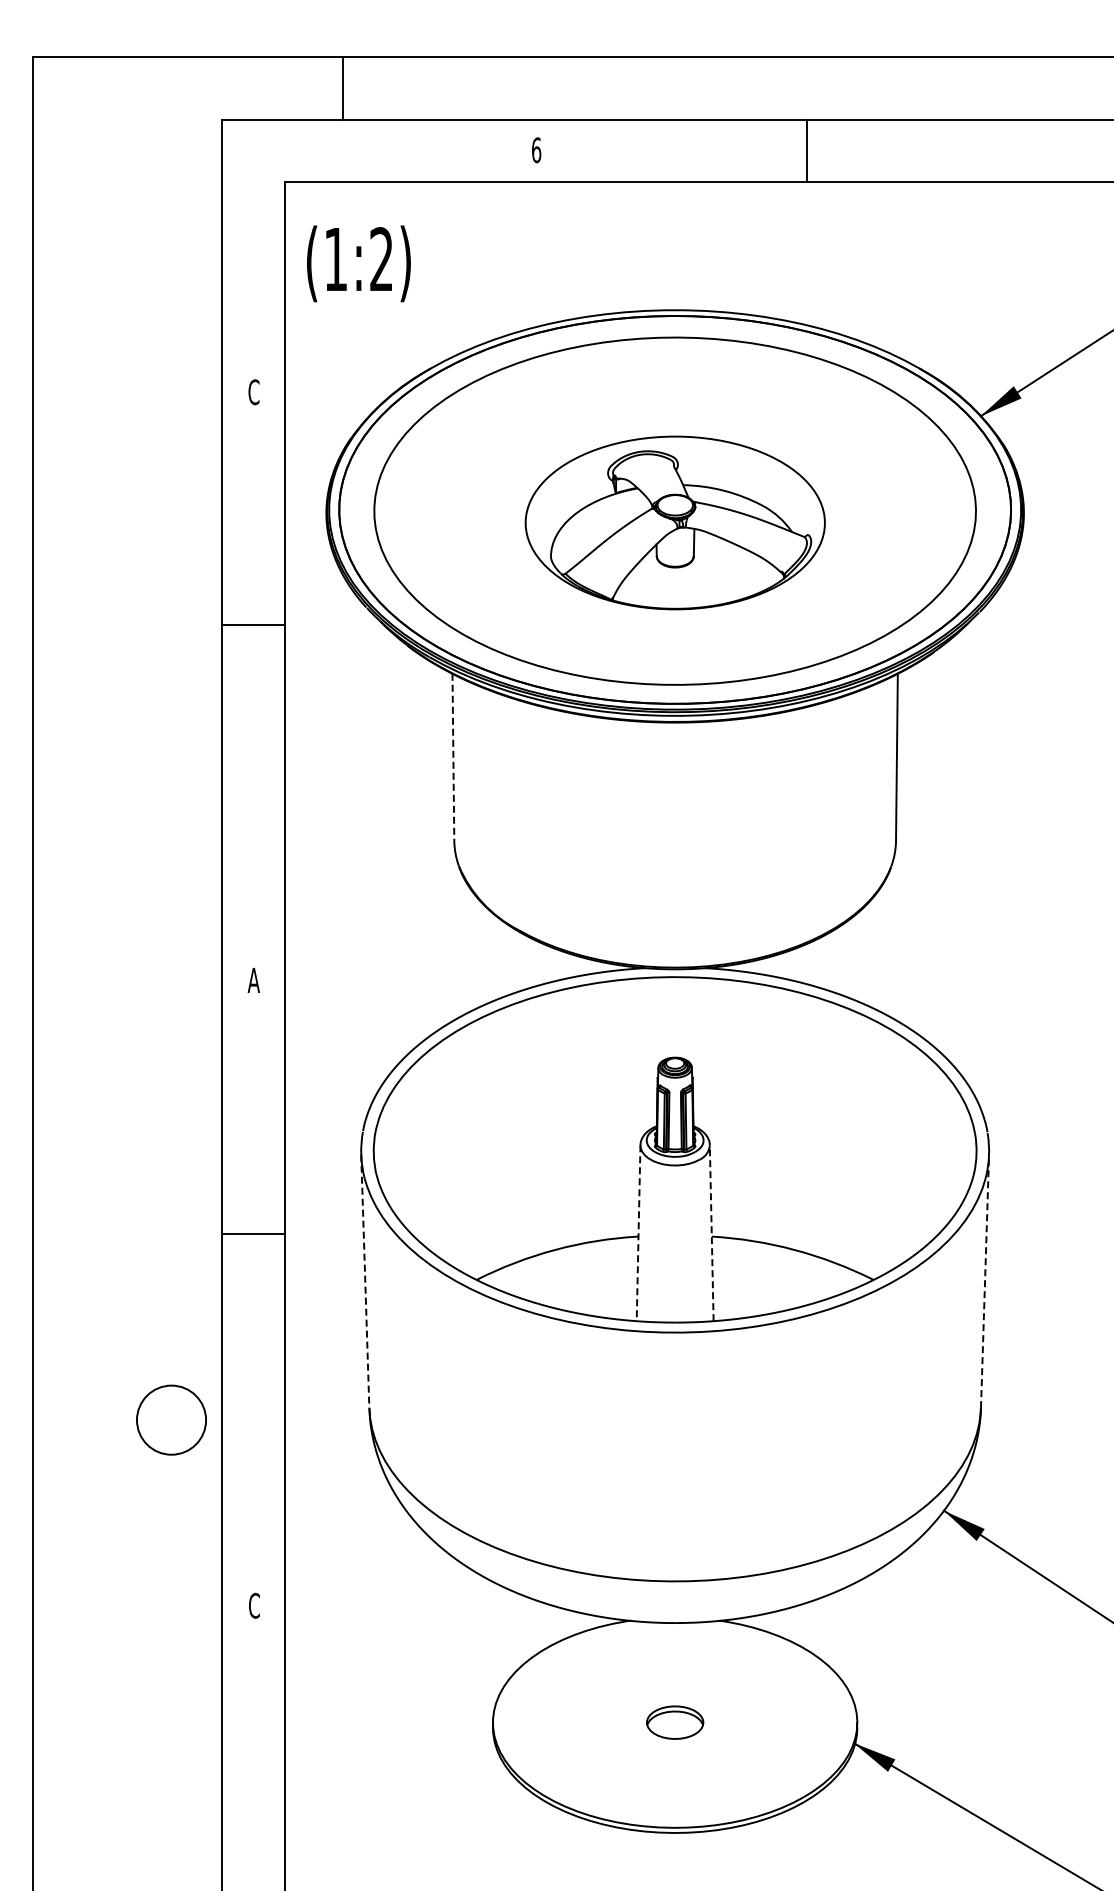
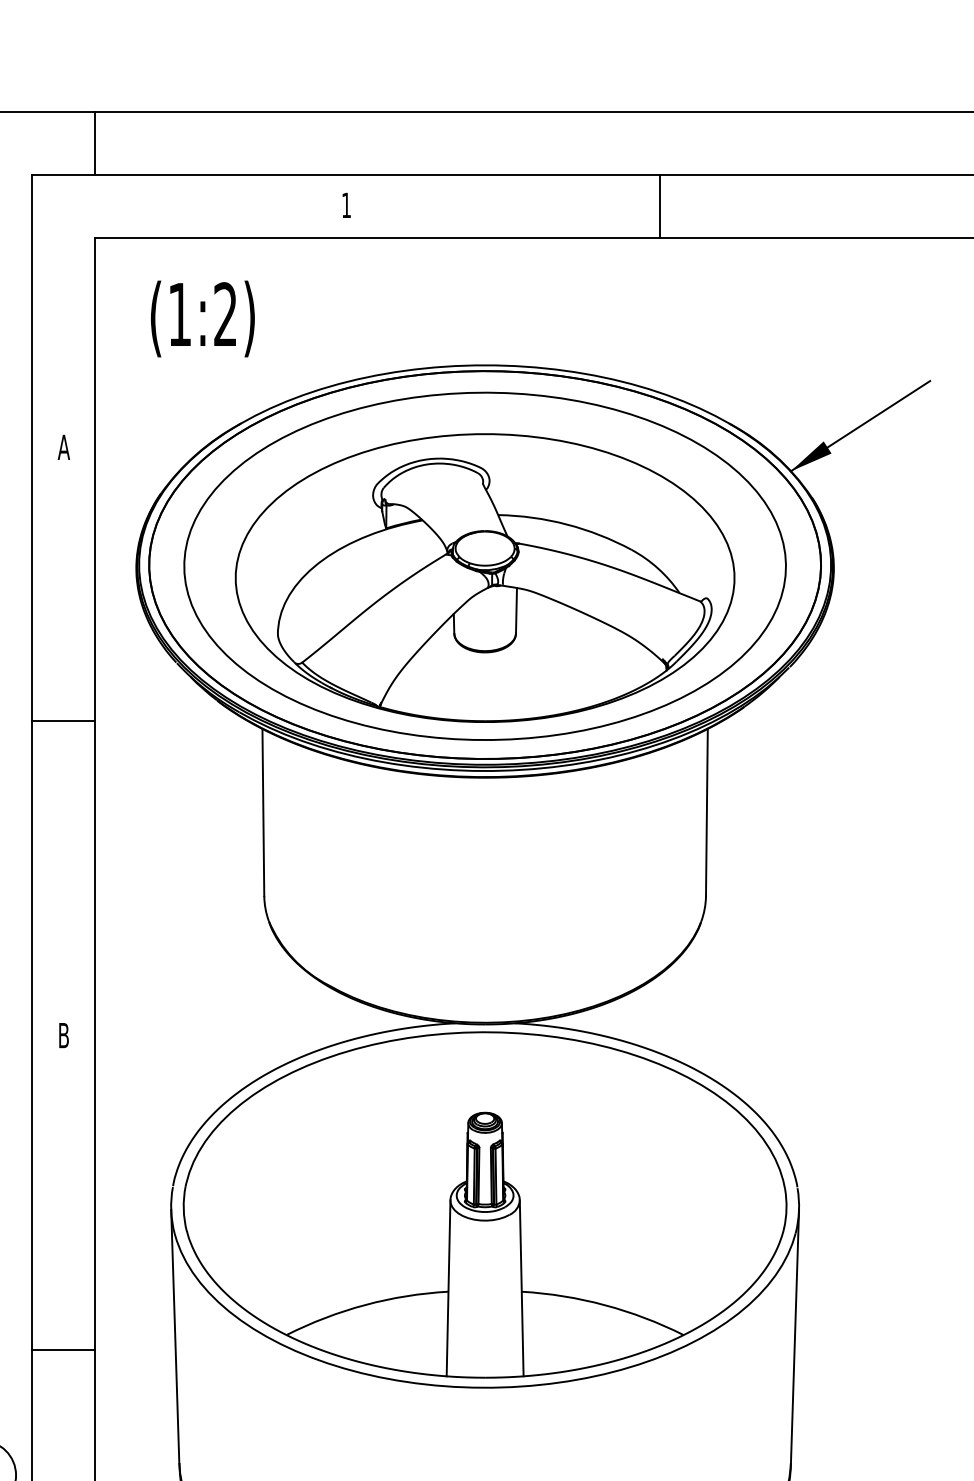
line: (342, 87) -> (94, 142), moved
text: (536, 150) -> (346, 205), 6 -> 1
line: (807, 150) -> (660, 205), moved
text: (358, 263) -> (202, 318), moved
text: (253, 392) -> (63, 447), C -> A
part: (675, 522) -> (485, 577), size x1.67
line: (252, 625) -> (62, 721), moved
line: (453, 757) -> (263, 812), dashed -> solid
text: (253, 979) -> (63, 1034), A -> B
line: (252, 1233) -> (62, 1349), moved
line: (638, 1233) -> (448, 1288), dashed -> solid
line: (711, 1233) -> (521, 1288), dashed -> solid
line: (365, 1281) -> (175, 1336), dashed -> solid
line: (985, 1281) -> (795, 1336), dashed -> solid

